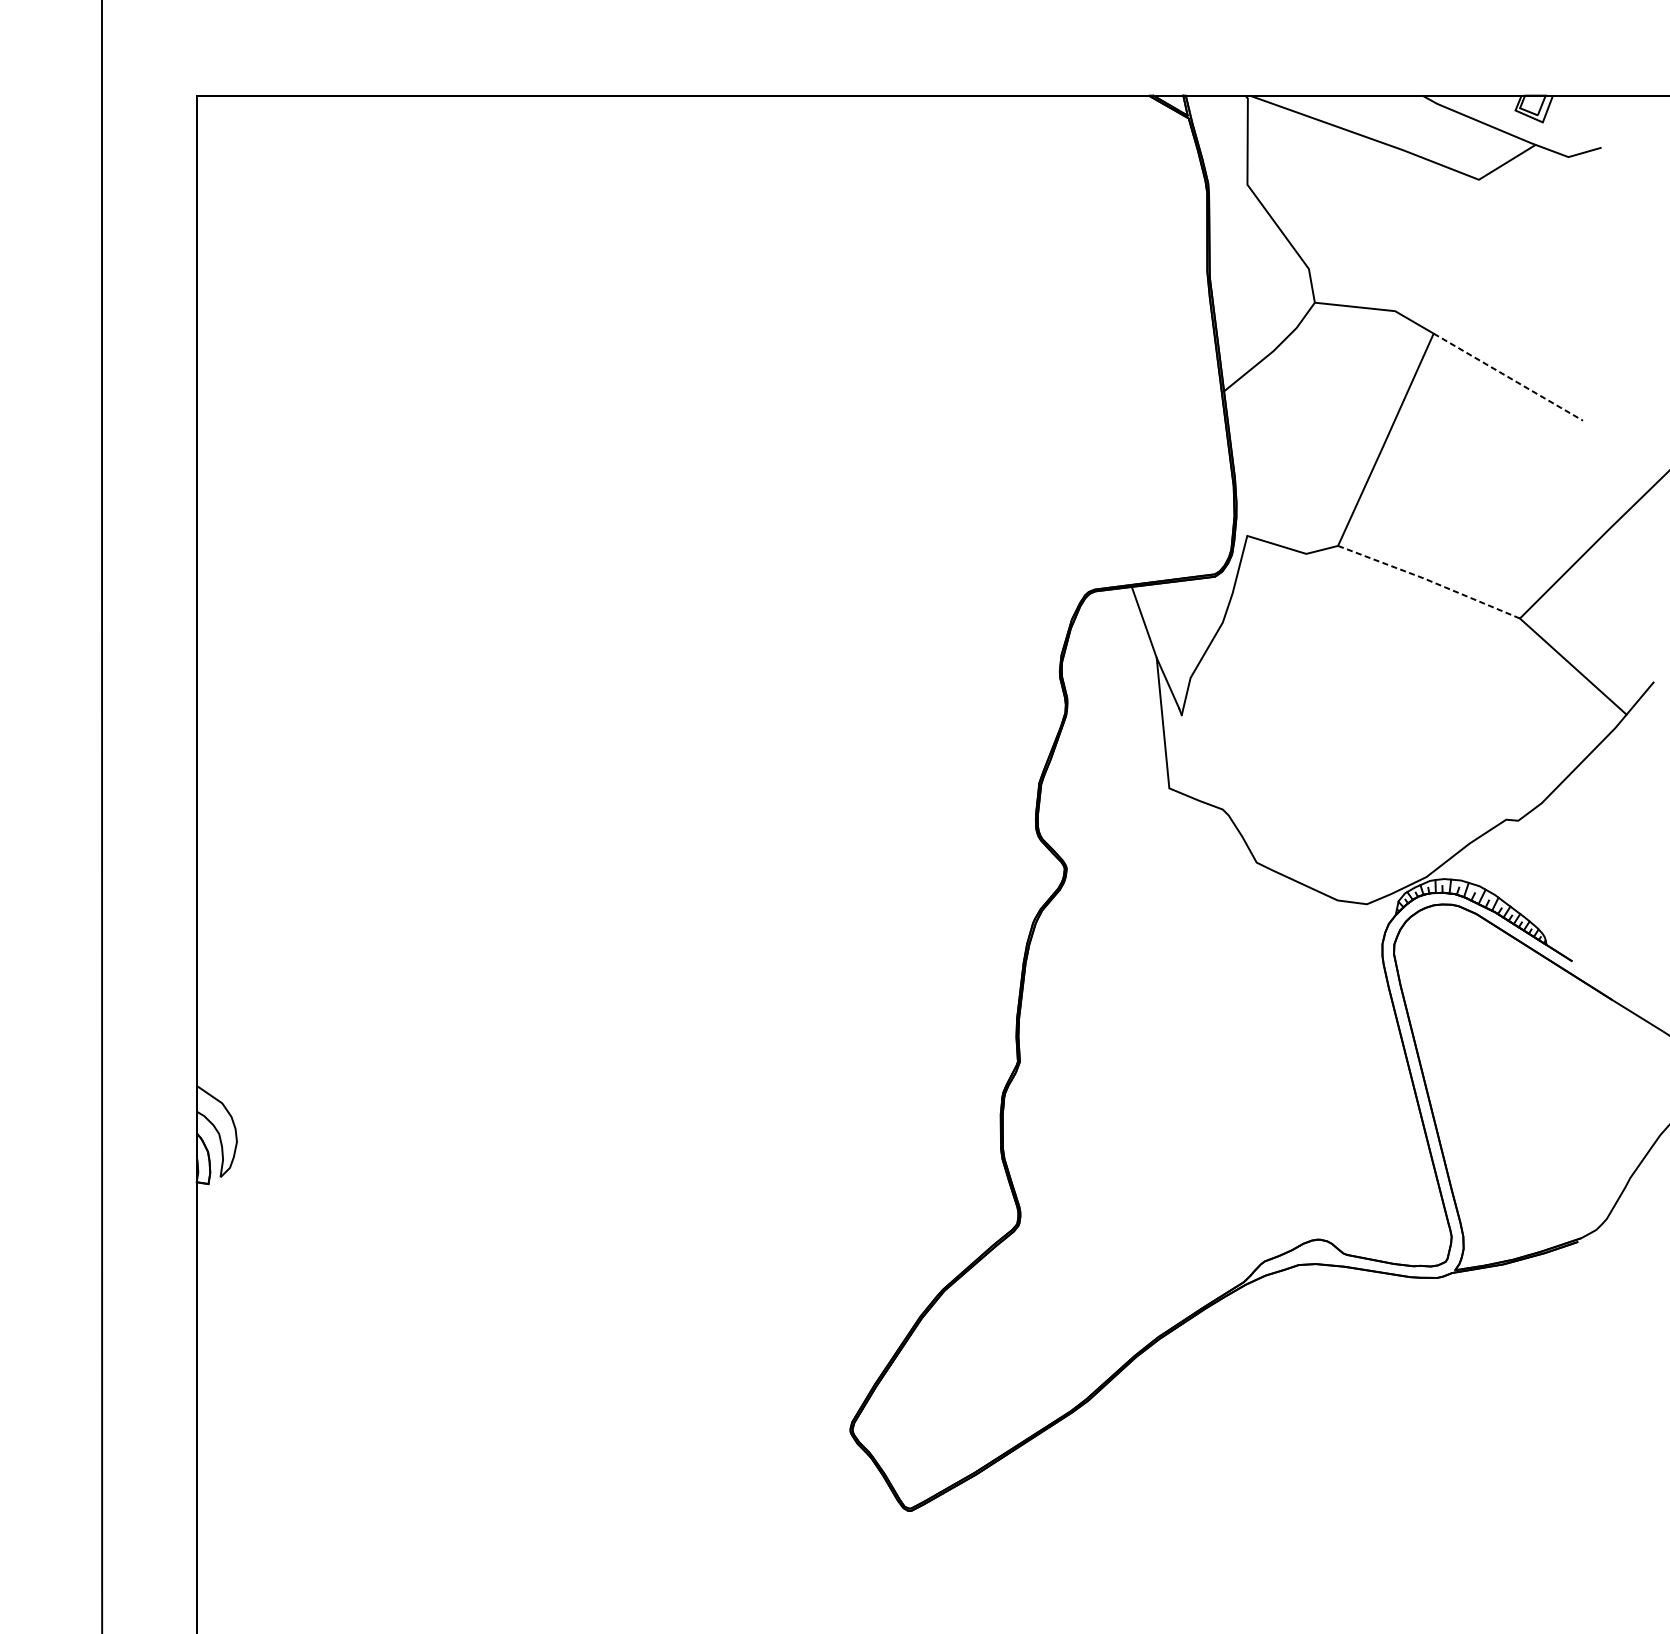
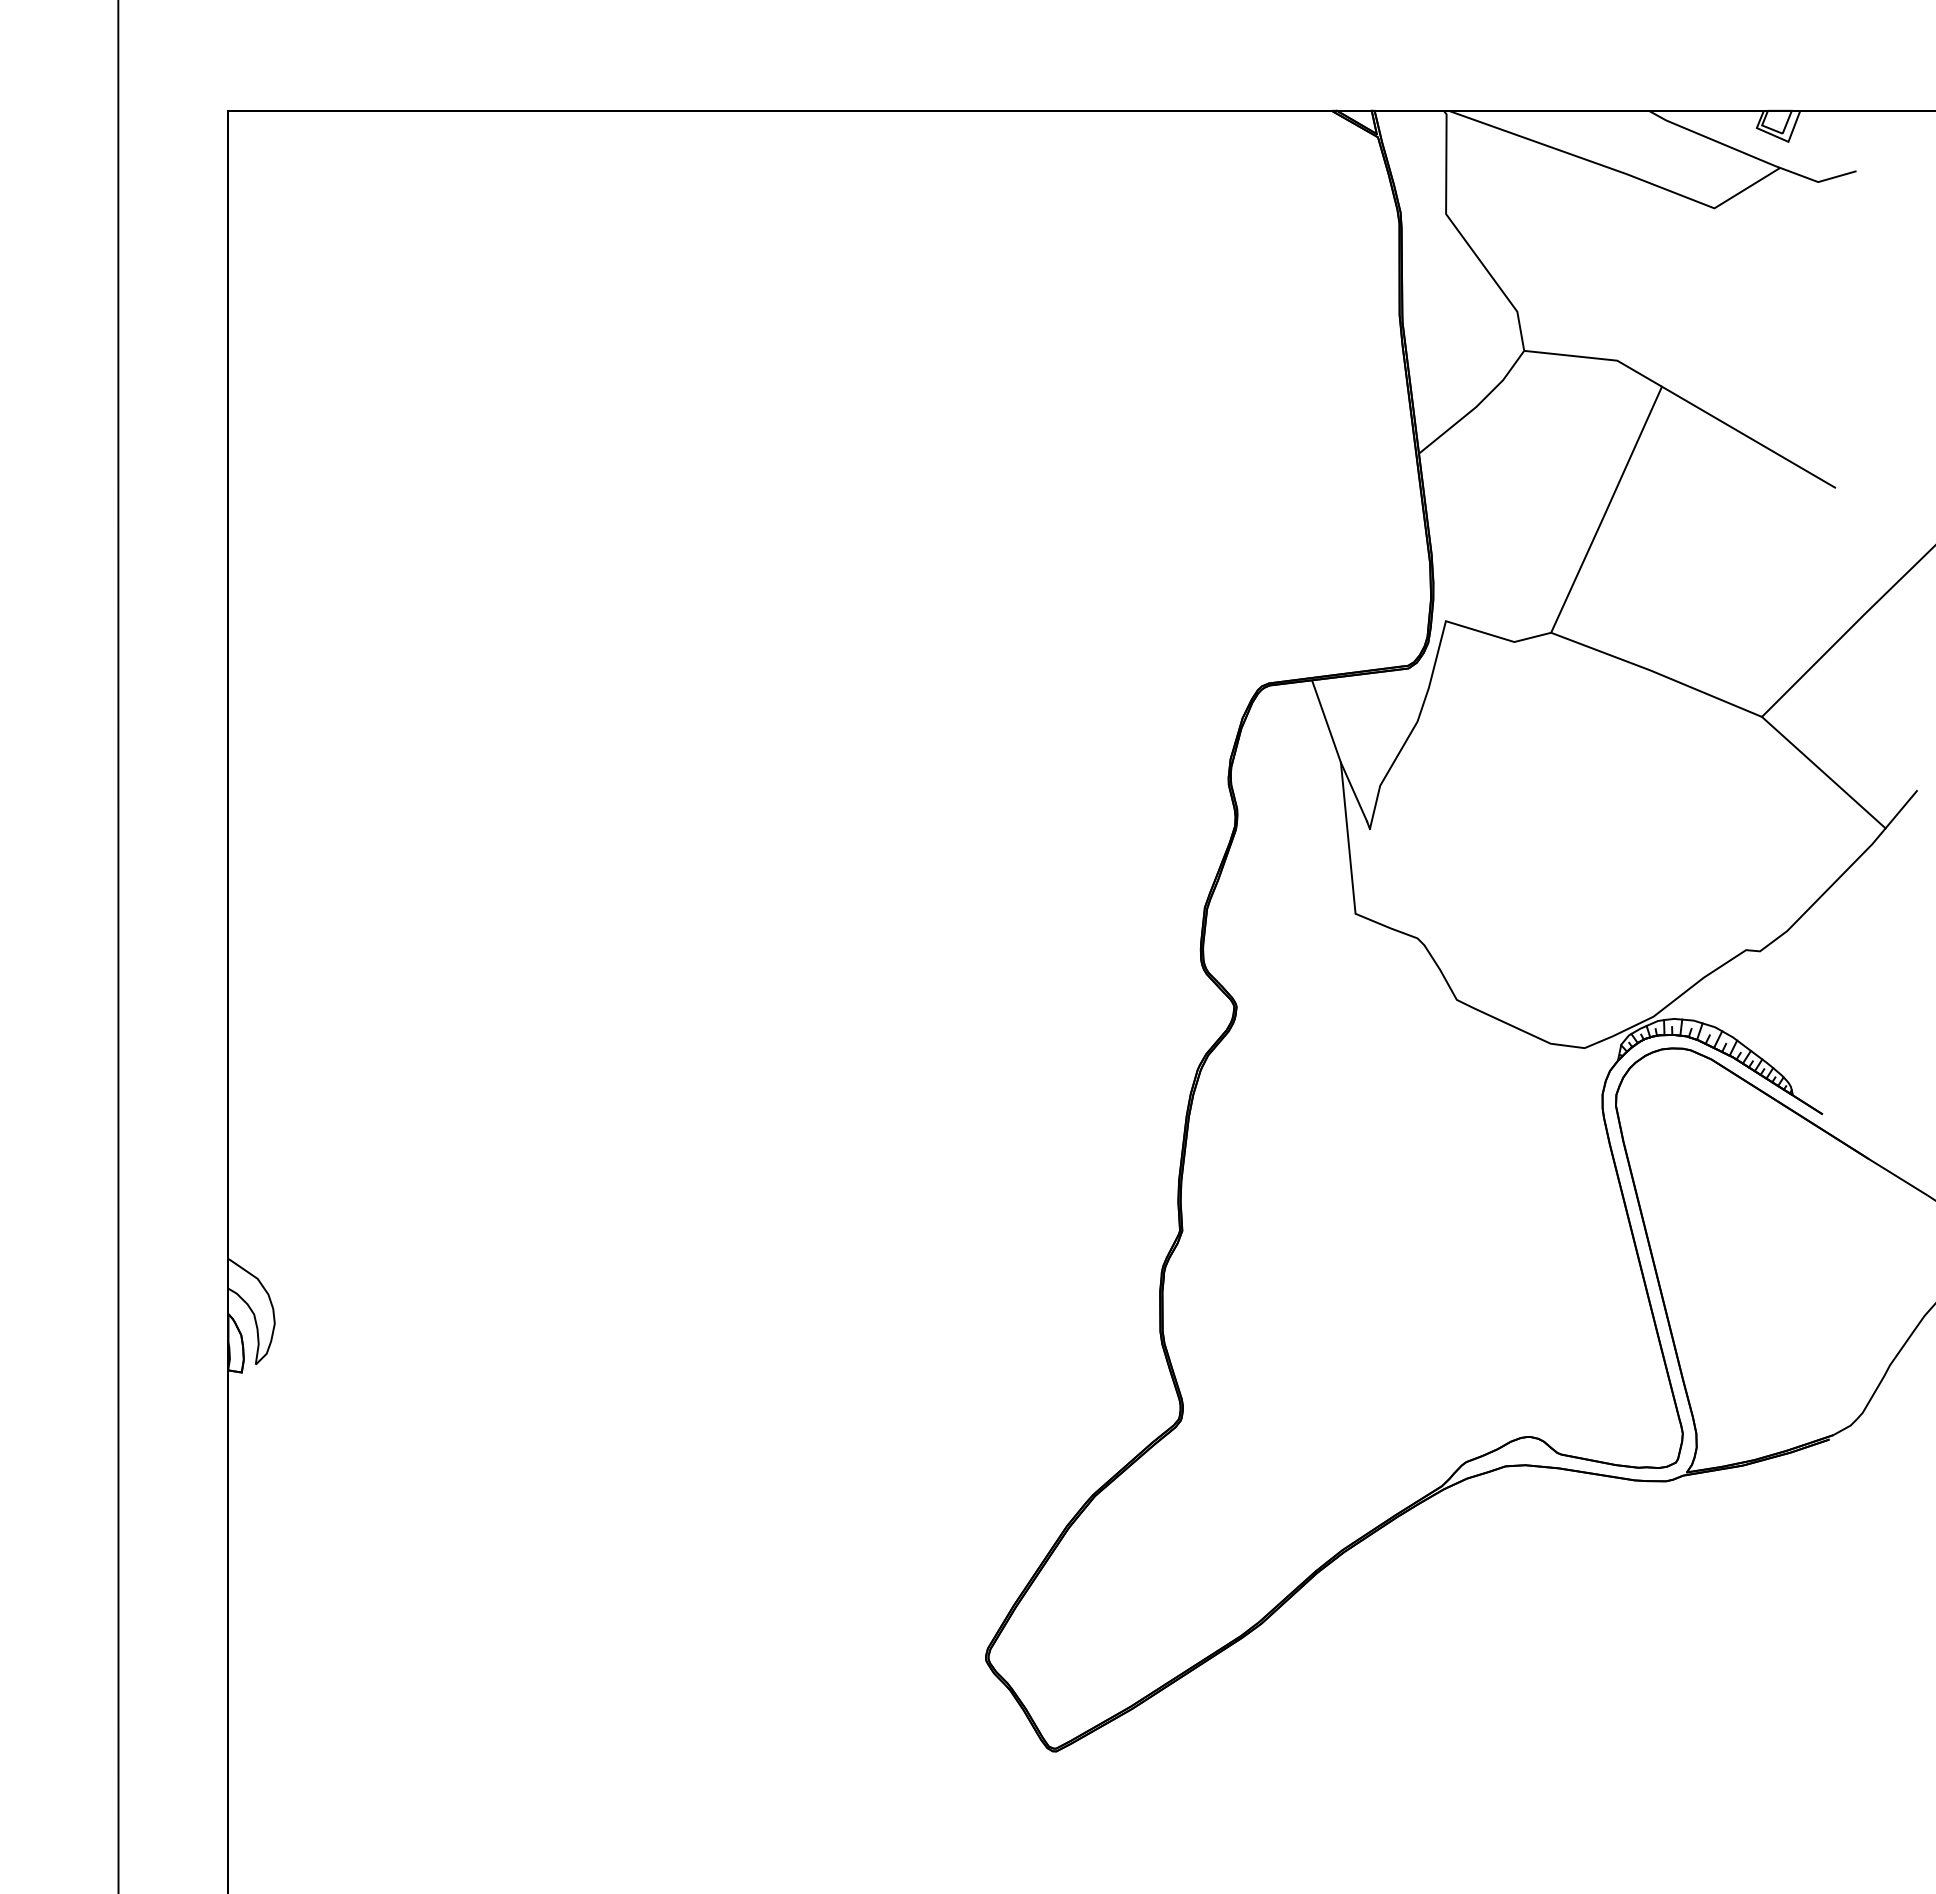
line: (1508, 377) -> (1748, 437), dashed -> solid
line: (1428, 580) -> (1656, 672), dashed -> solid

